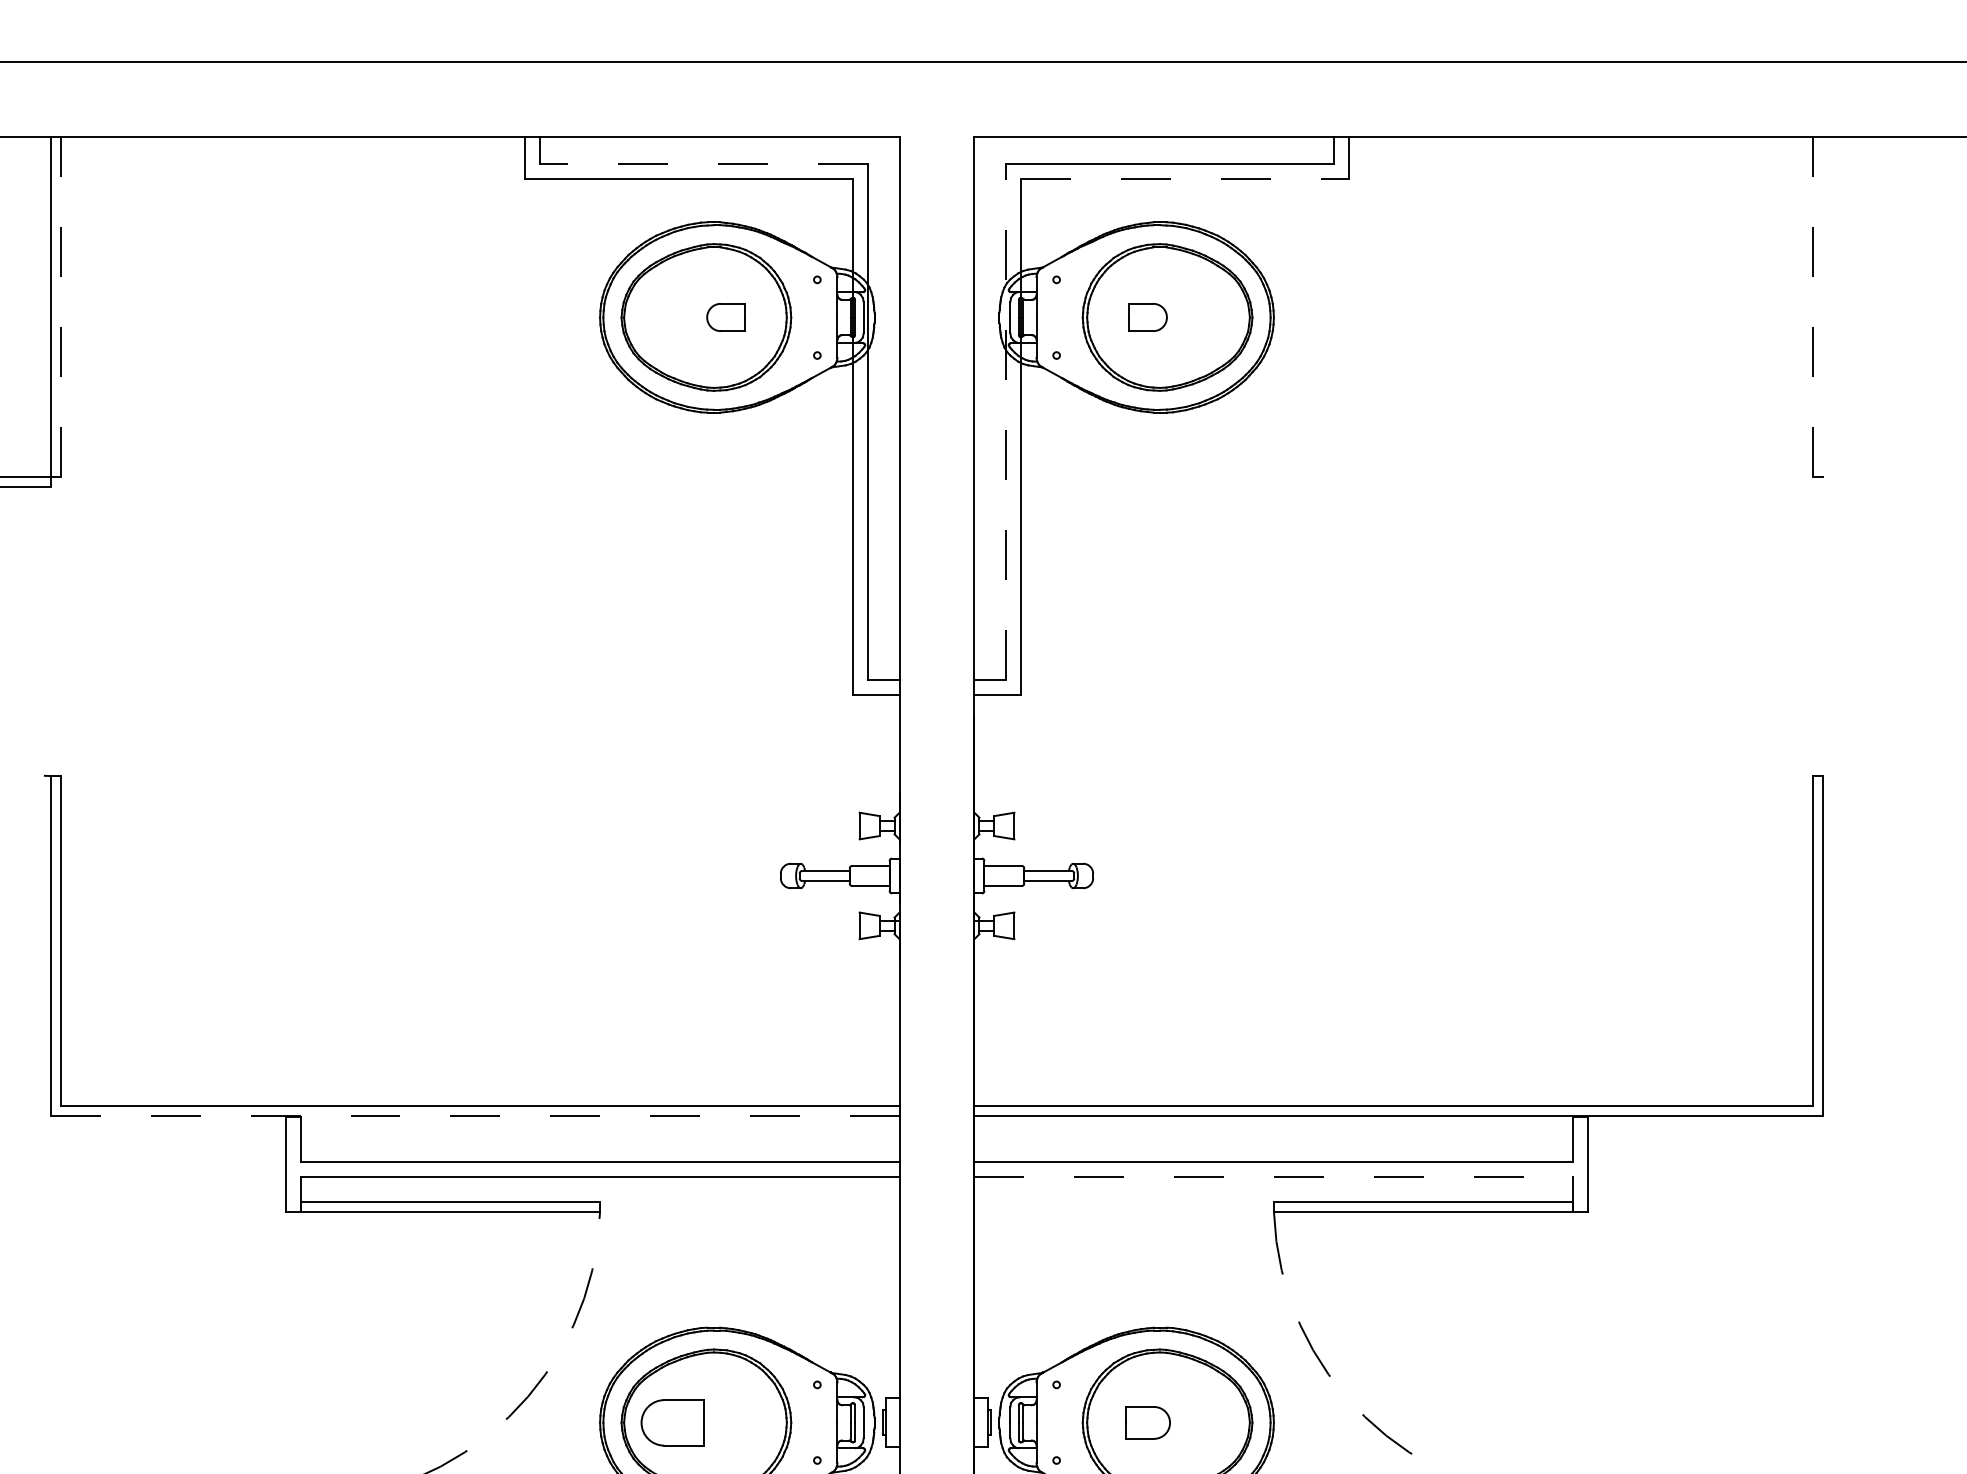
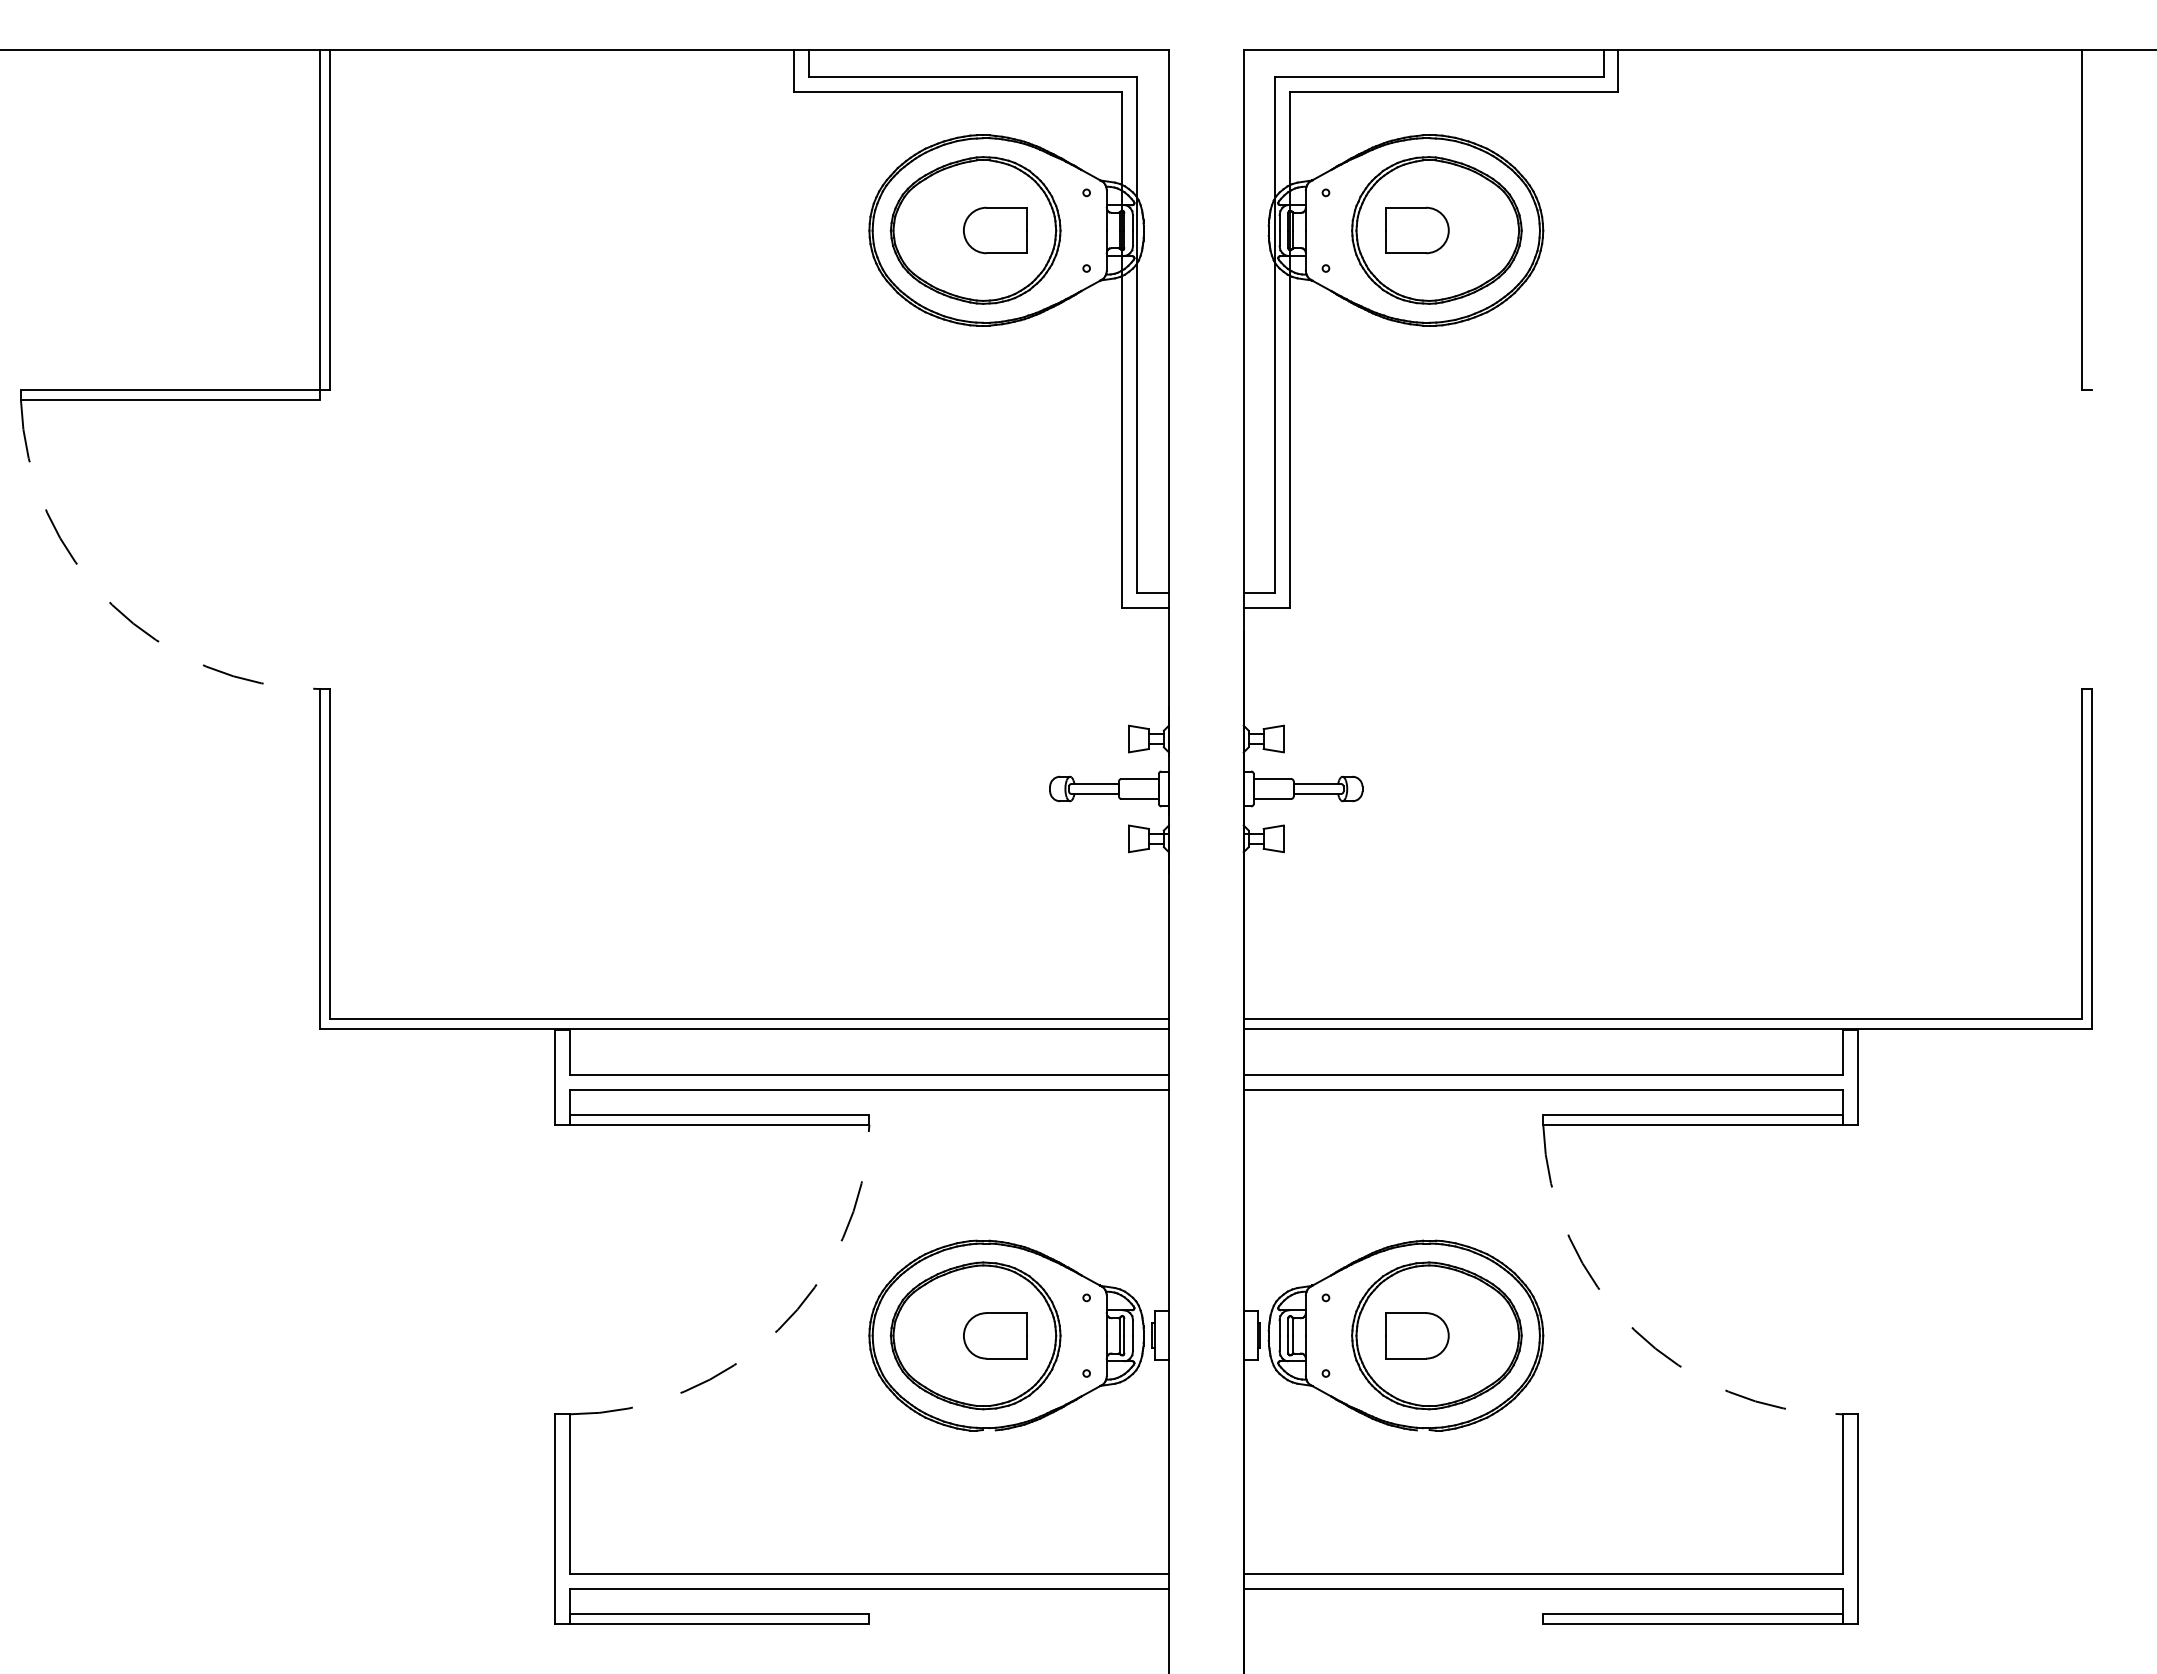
line: (703, 163) -> (972, 76), dashed -> solid
line: (1185, 178) -> (1454, 91), dashed -> solid
line: (61, 306) -> (330, 219), dashed -> solid
line: (1813, 306) -> (2082, 219), dashed -> solid
part: (726, 317) -> (995, 230), size x1.67
part: (1148, 317) -> (1417, 230), size x1.67
line: (1006, 421) -> (1275, 334), dashed -> solid
line: (475, 1115) -> (744, 1028), dashed -> solid
line: (1274, 1176) -> (1543, 1089), dashed -> solid
part: (673, 1422) -> (995, 1335), moved
part: (1148, 1422) -> (1417, 1335), size x1.43

